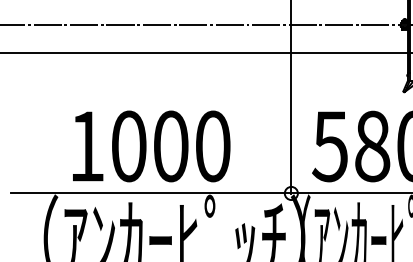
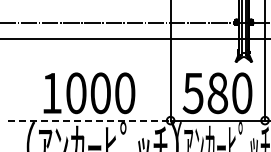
line: (151, 193) -> (89, 120), solid -> dashed

